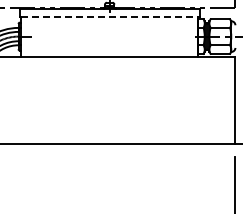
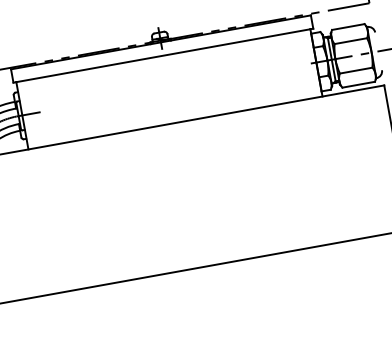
line: (110, 16) -> (164, 55), dashed -> solid

